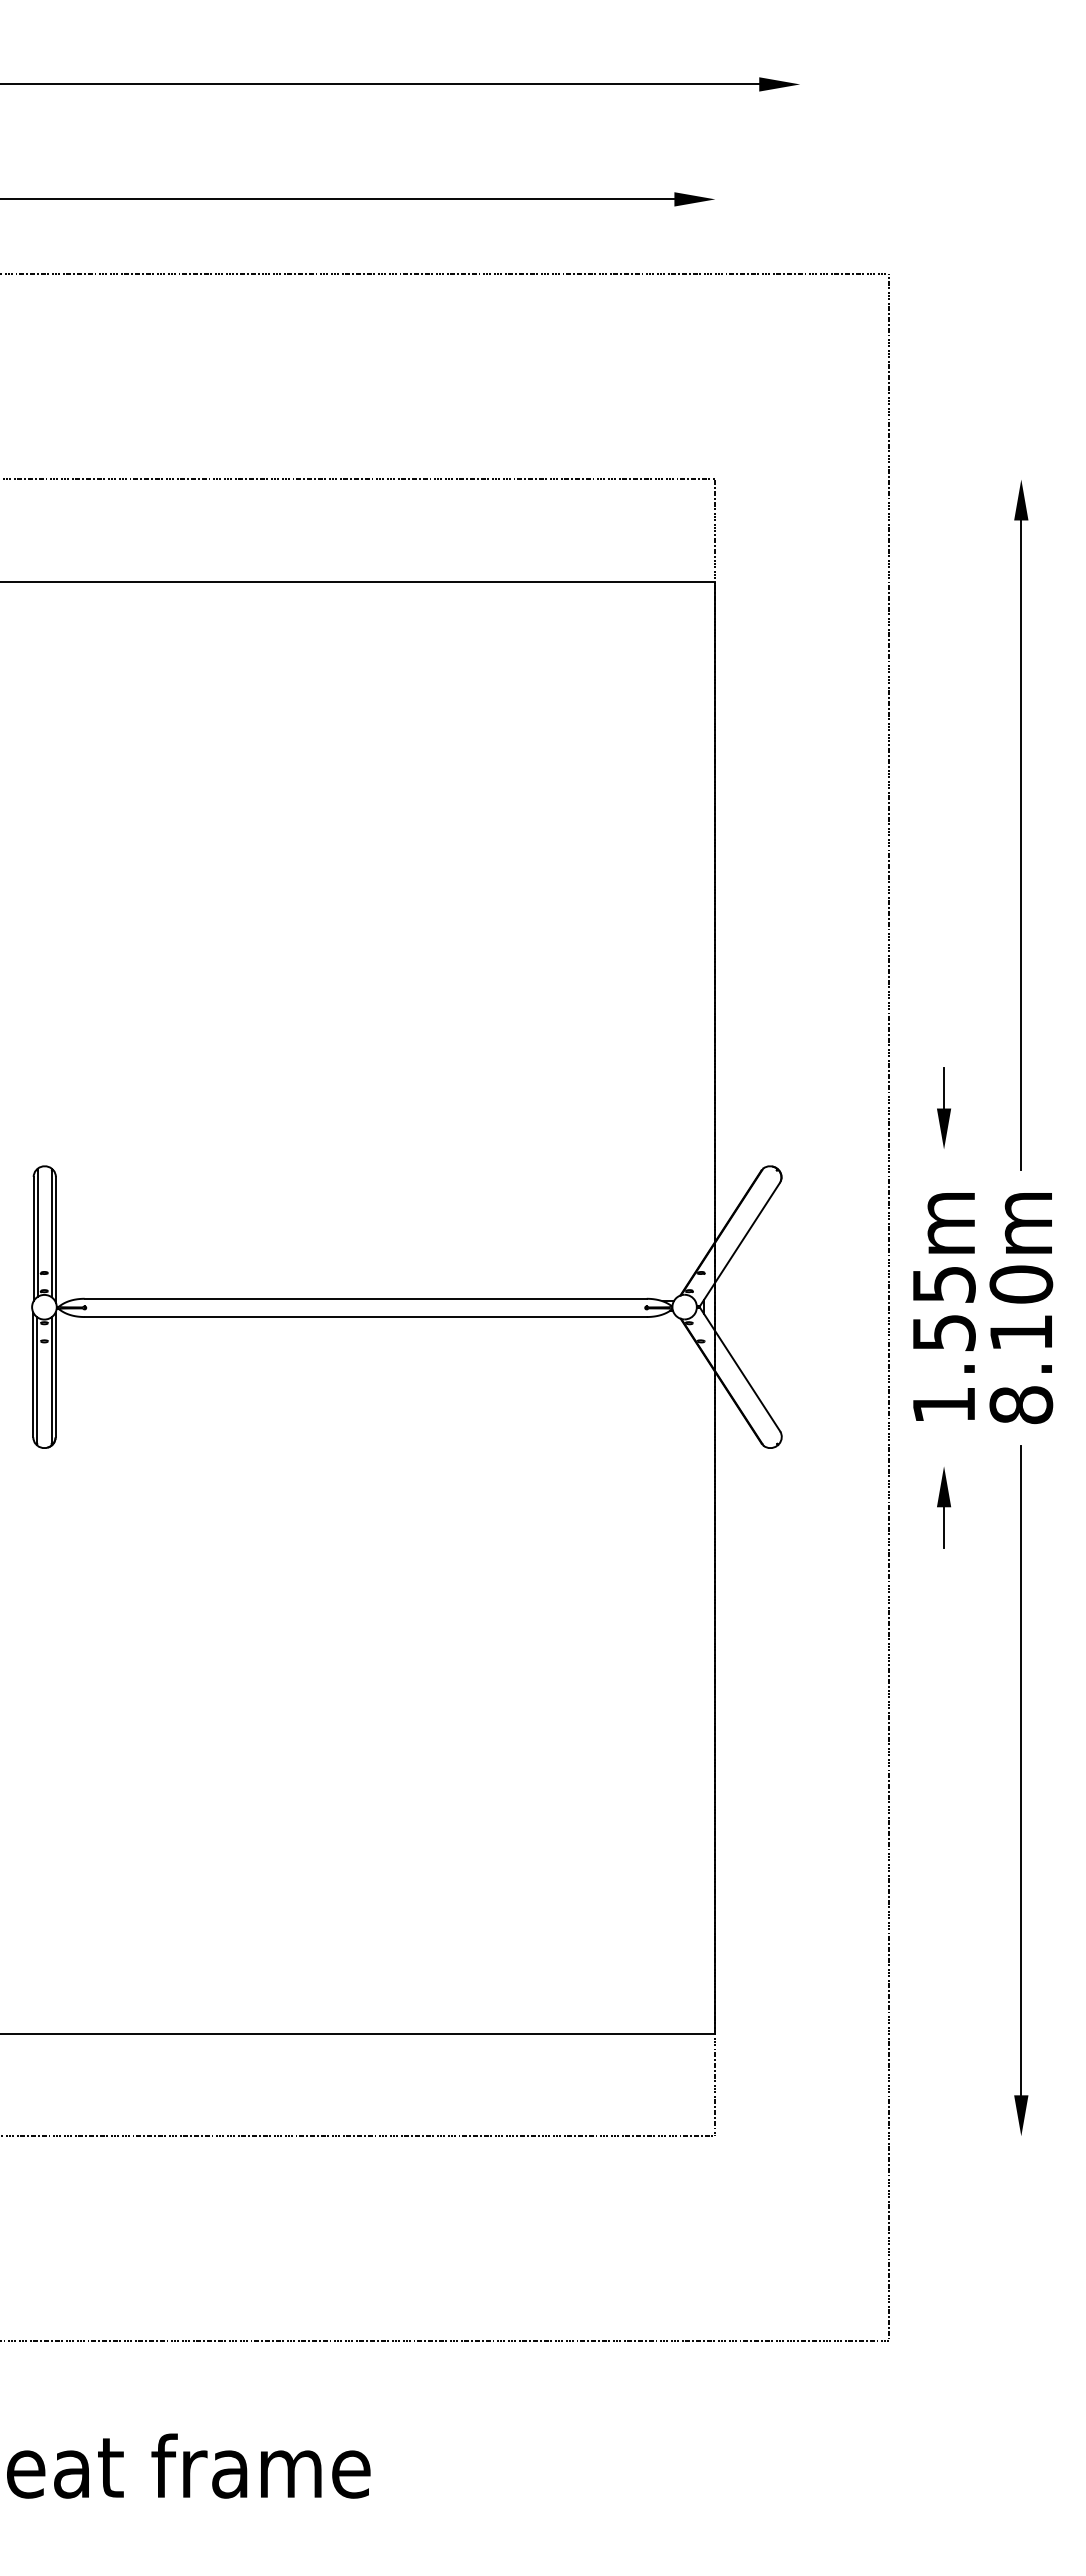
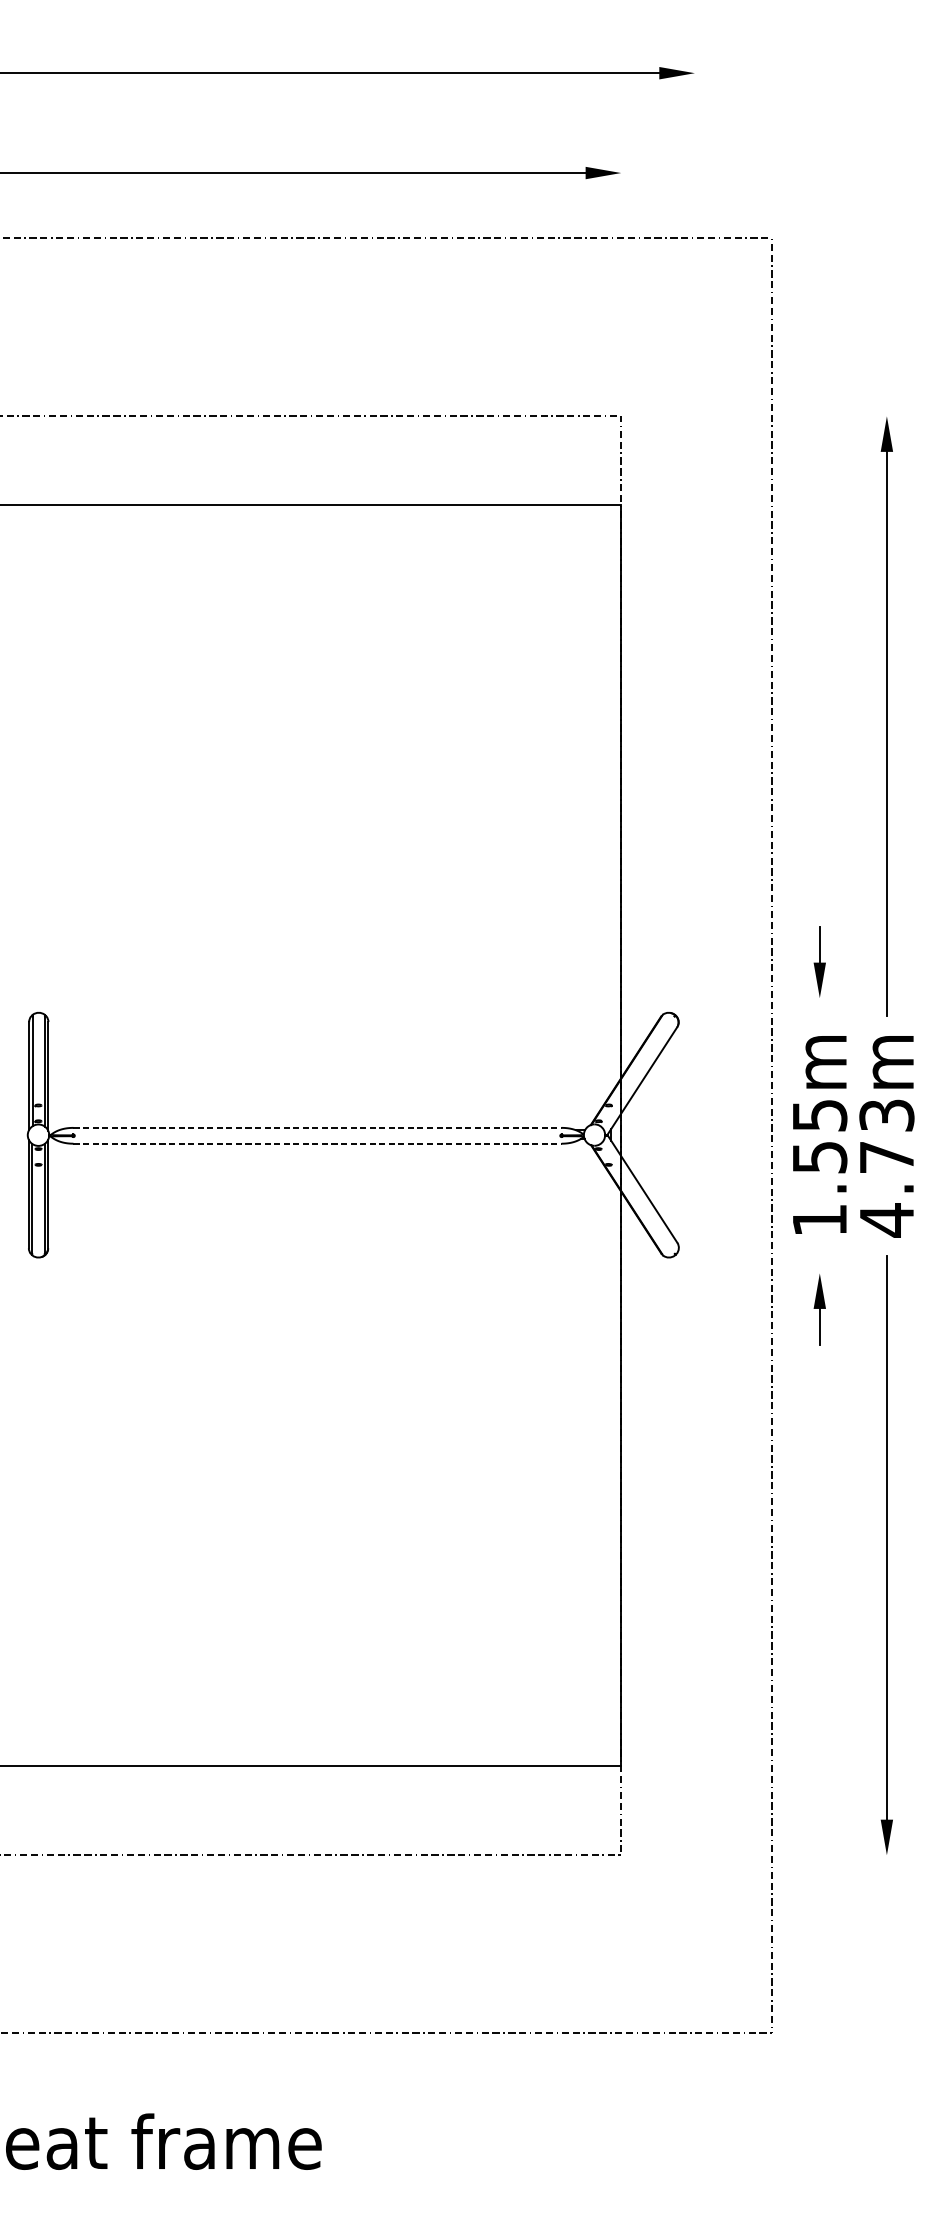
line: (366, 1298) -> (318, 1127), solid -> dashed
line: (366, 1317) -> (318, 1144), solid -> dashed
text: (1021, 1345) -> (887, 1168), 8.10m -> 4.73m

